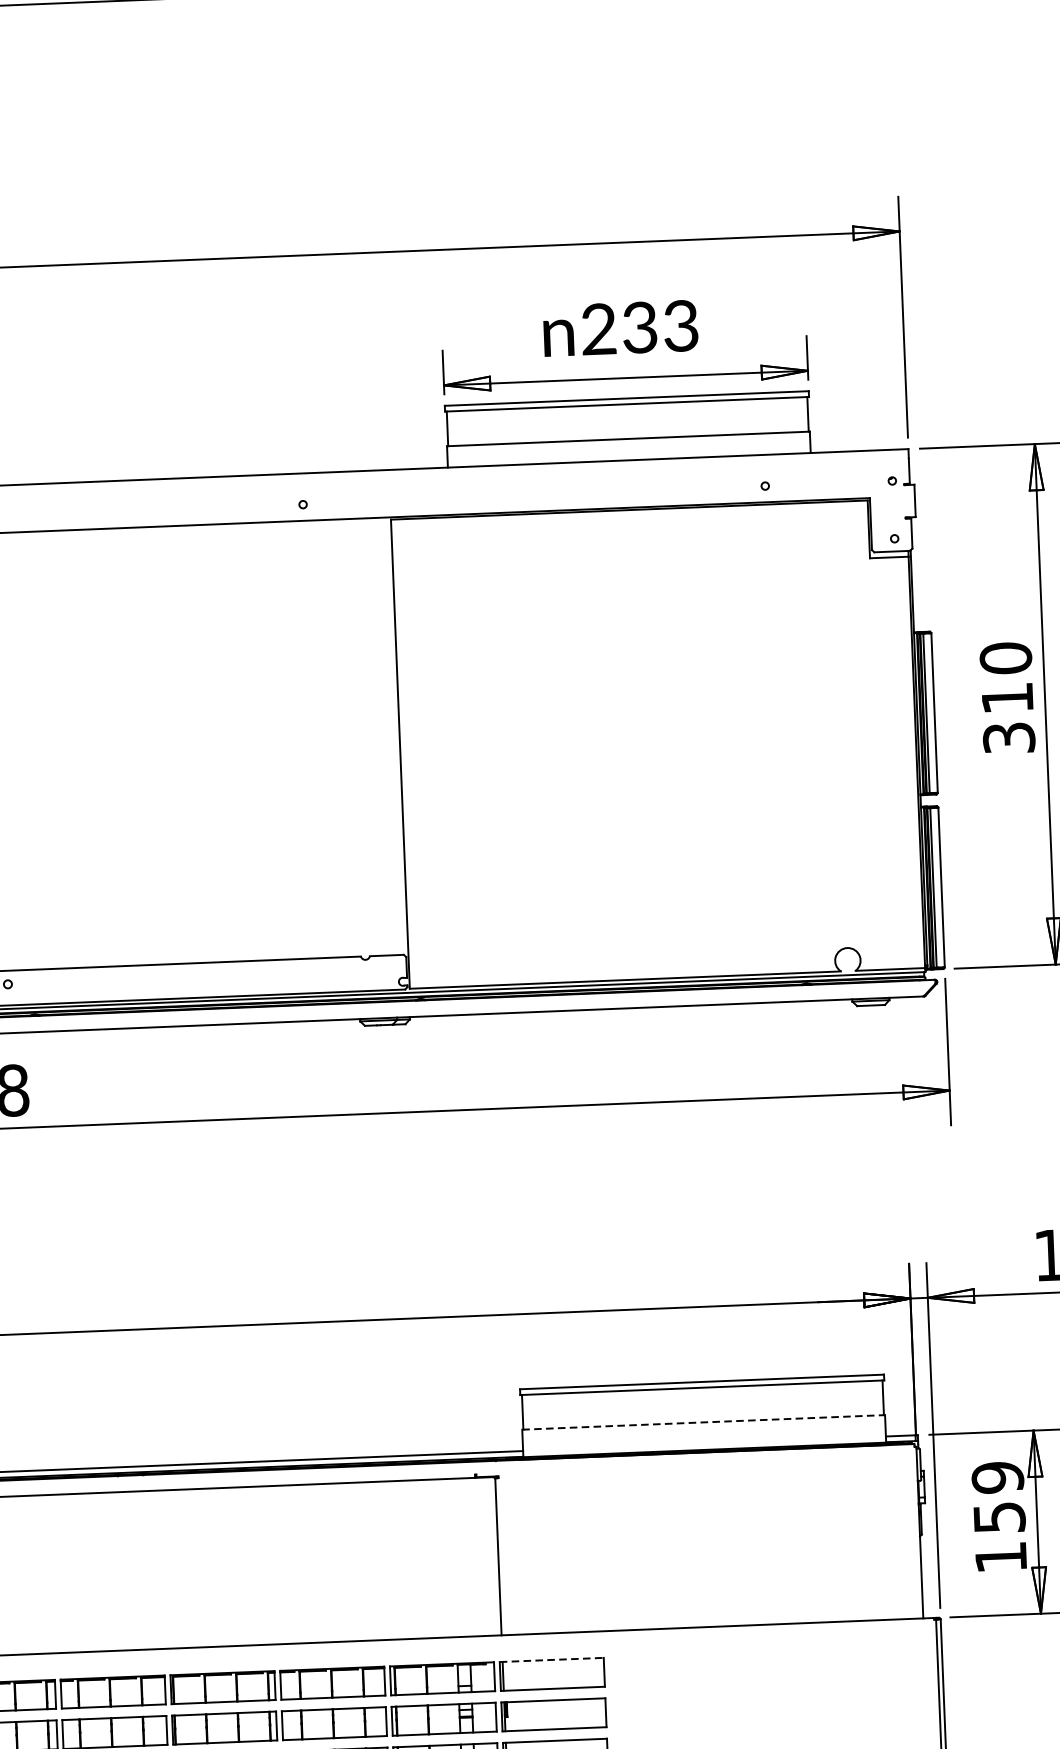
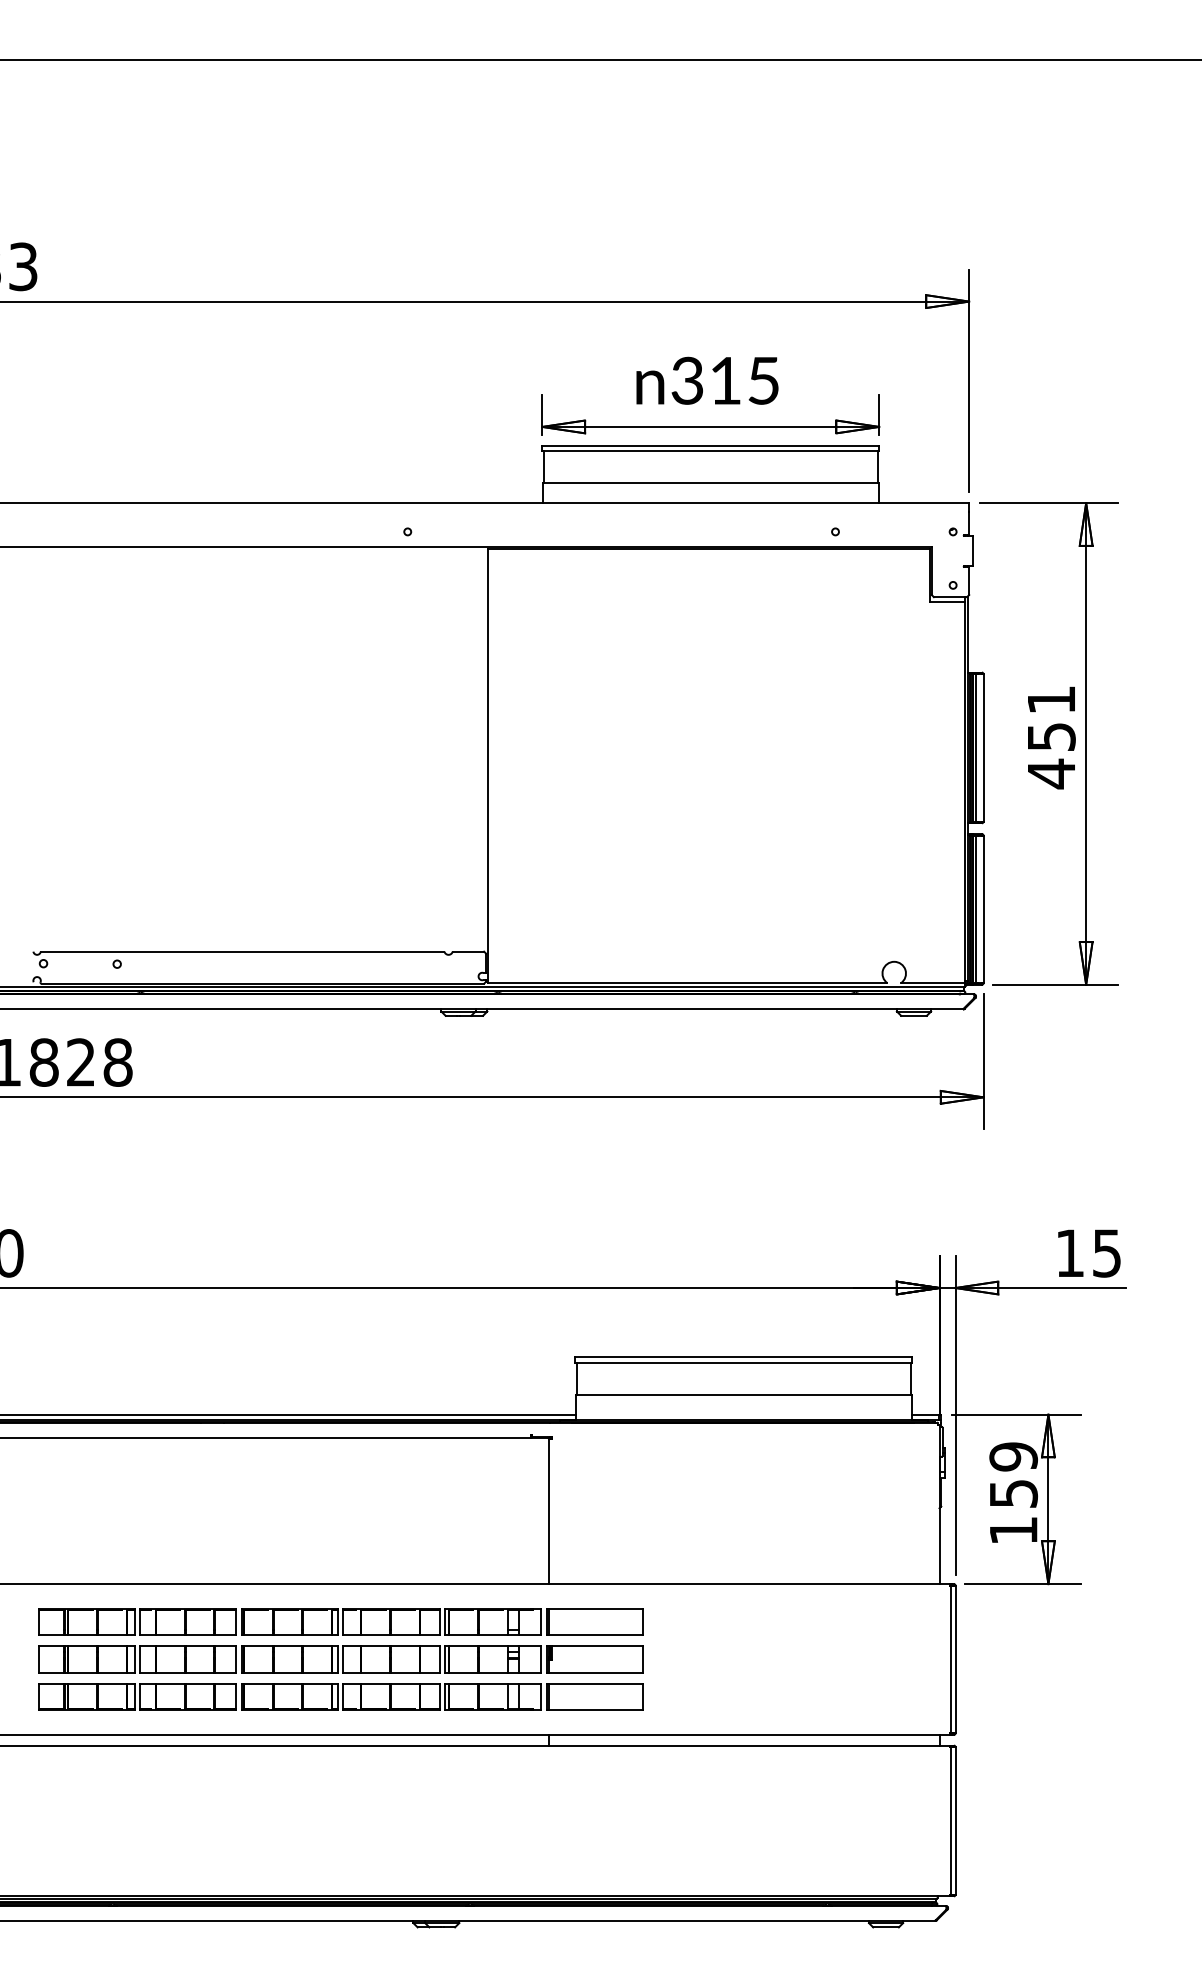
text: (639, 327) -> (725, 380), 233 -> 315
text: (1007, 698) -> (1051, 737), 310 -> 451
line: (703, 1422) -> (743, 1394), dashed -> solid
line: (552, 1659) -> (595, 1608), dashed -> solid

